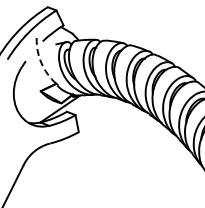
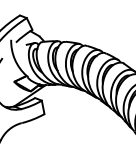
arc: (41, 63) -> (15, 59), dashed -> solid

